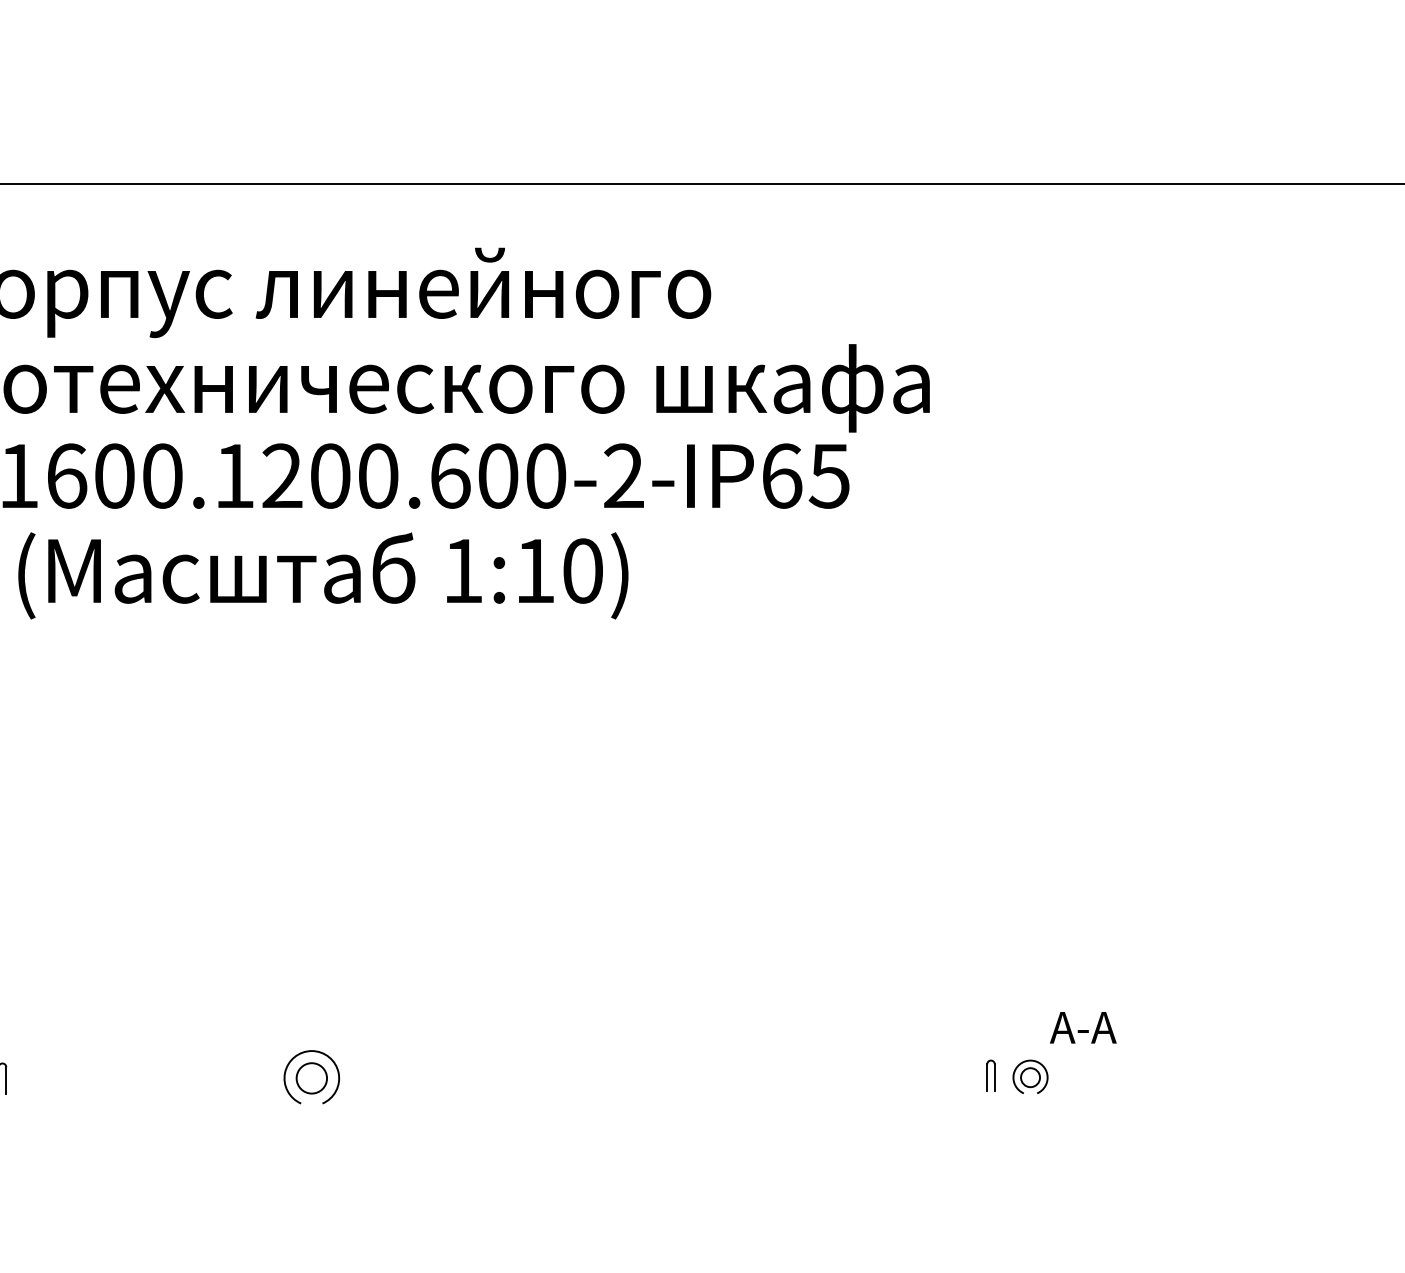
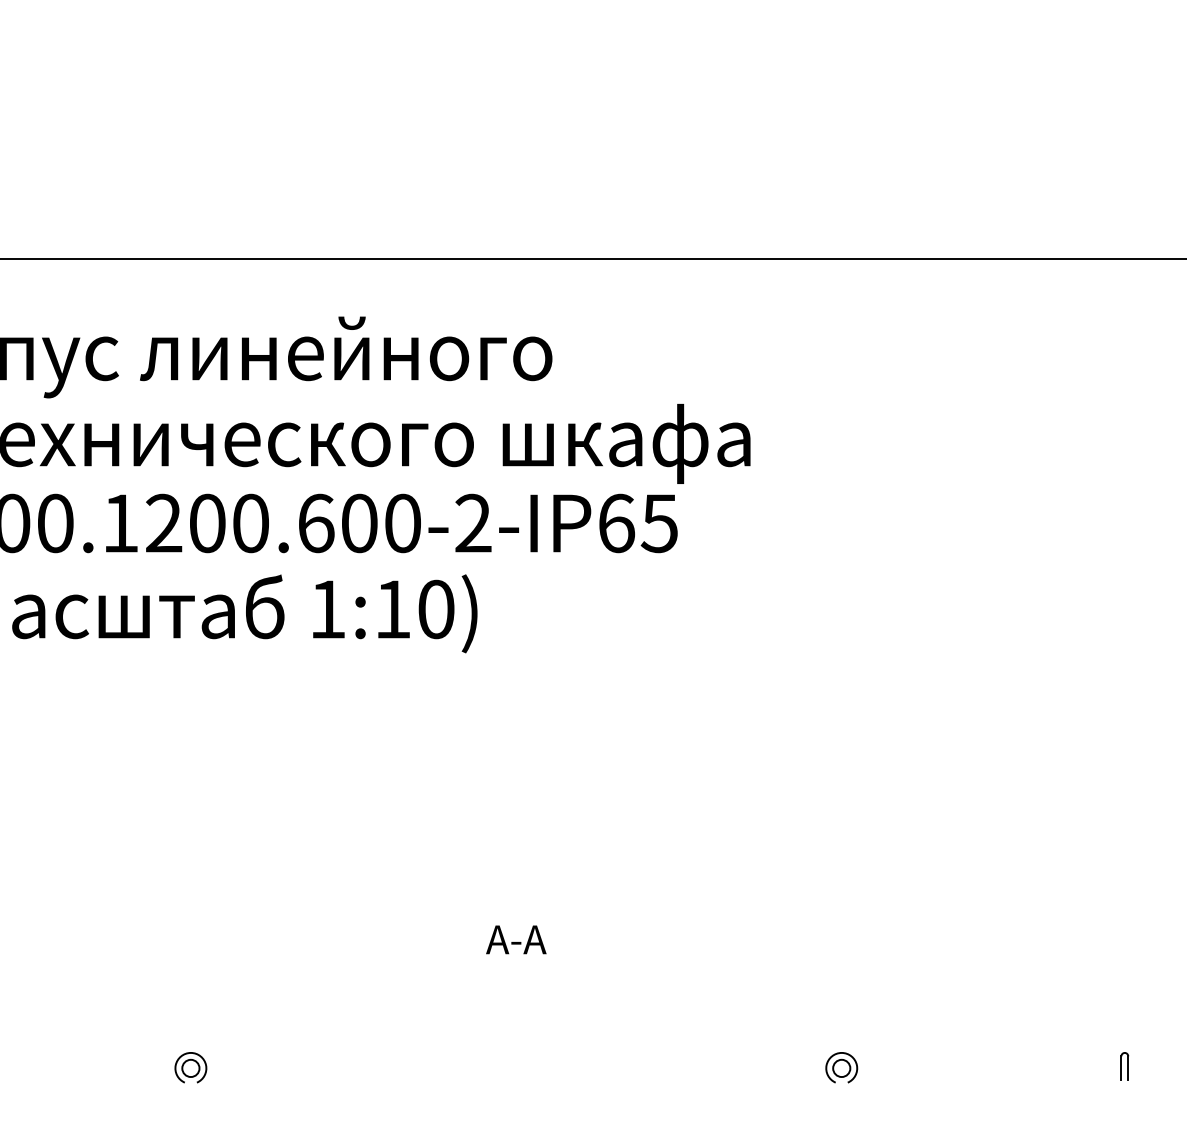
text: (1083, 1027) -> (516, 939), moved
part: (990, 1075) -> (1124, 1066), moved
part: (312, 1076) -> (191, 1067), size x0.62

